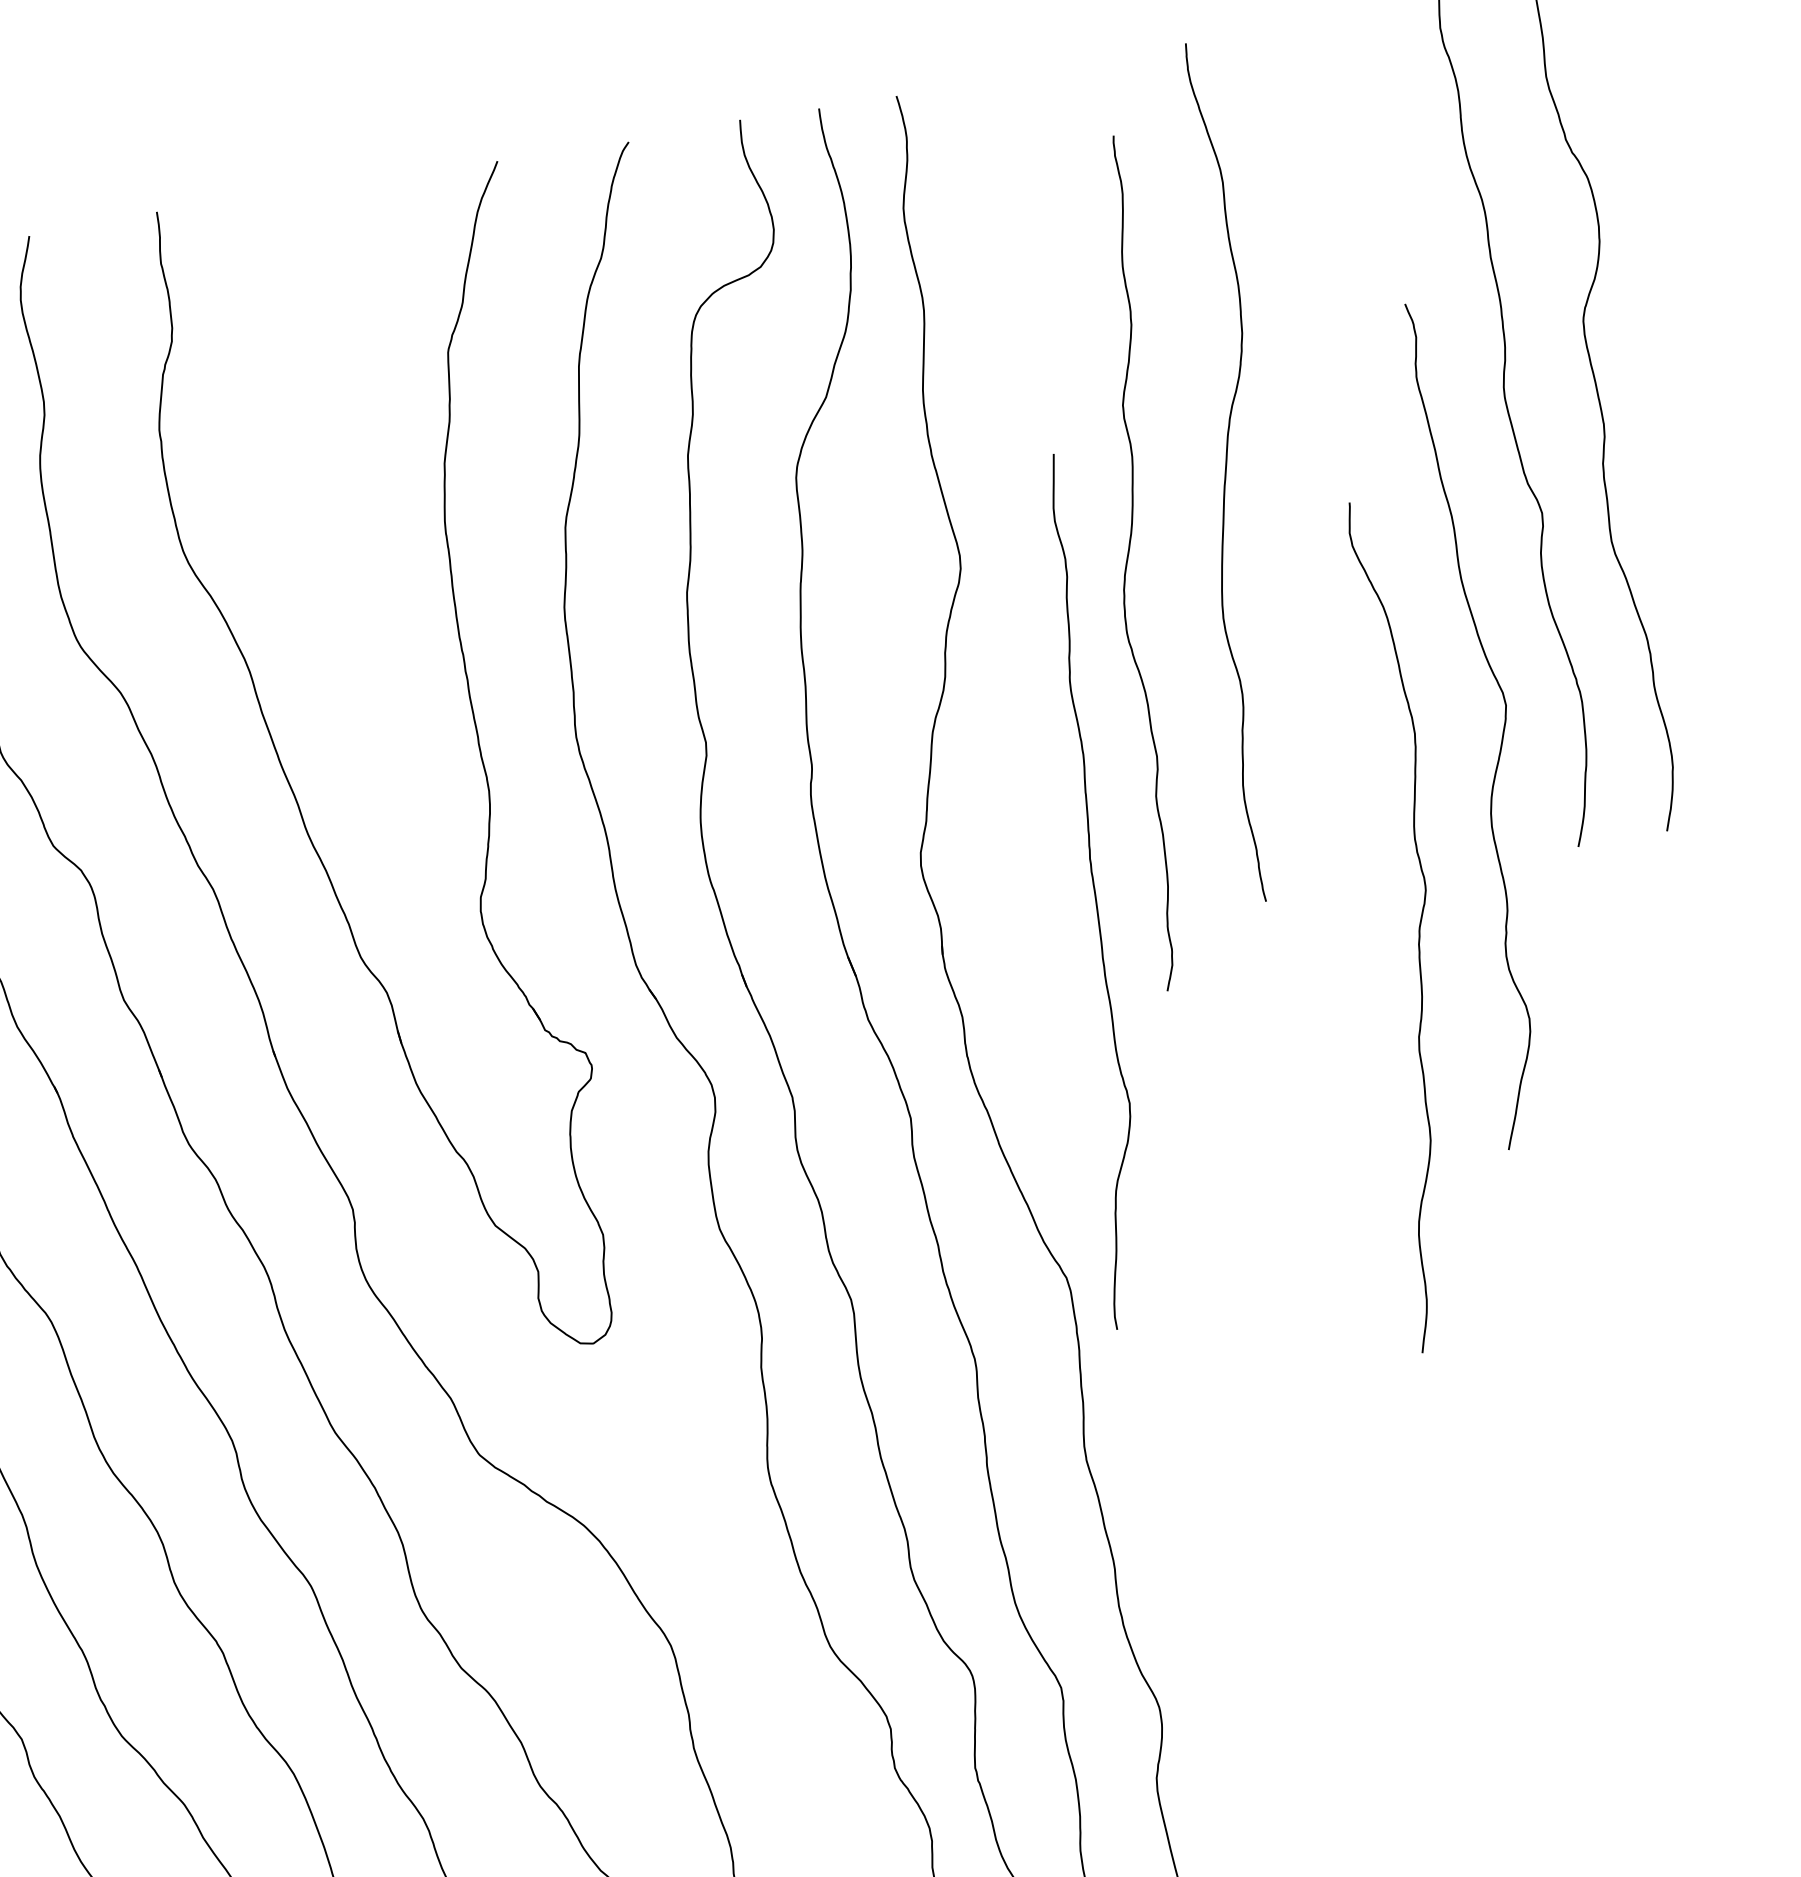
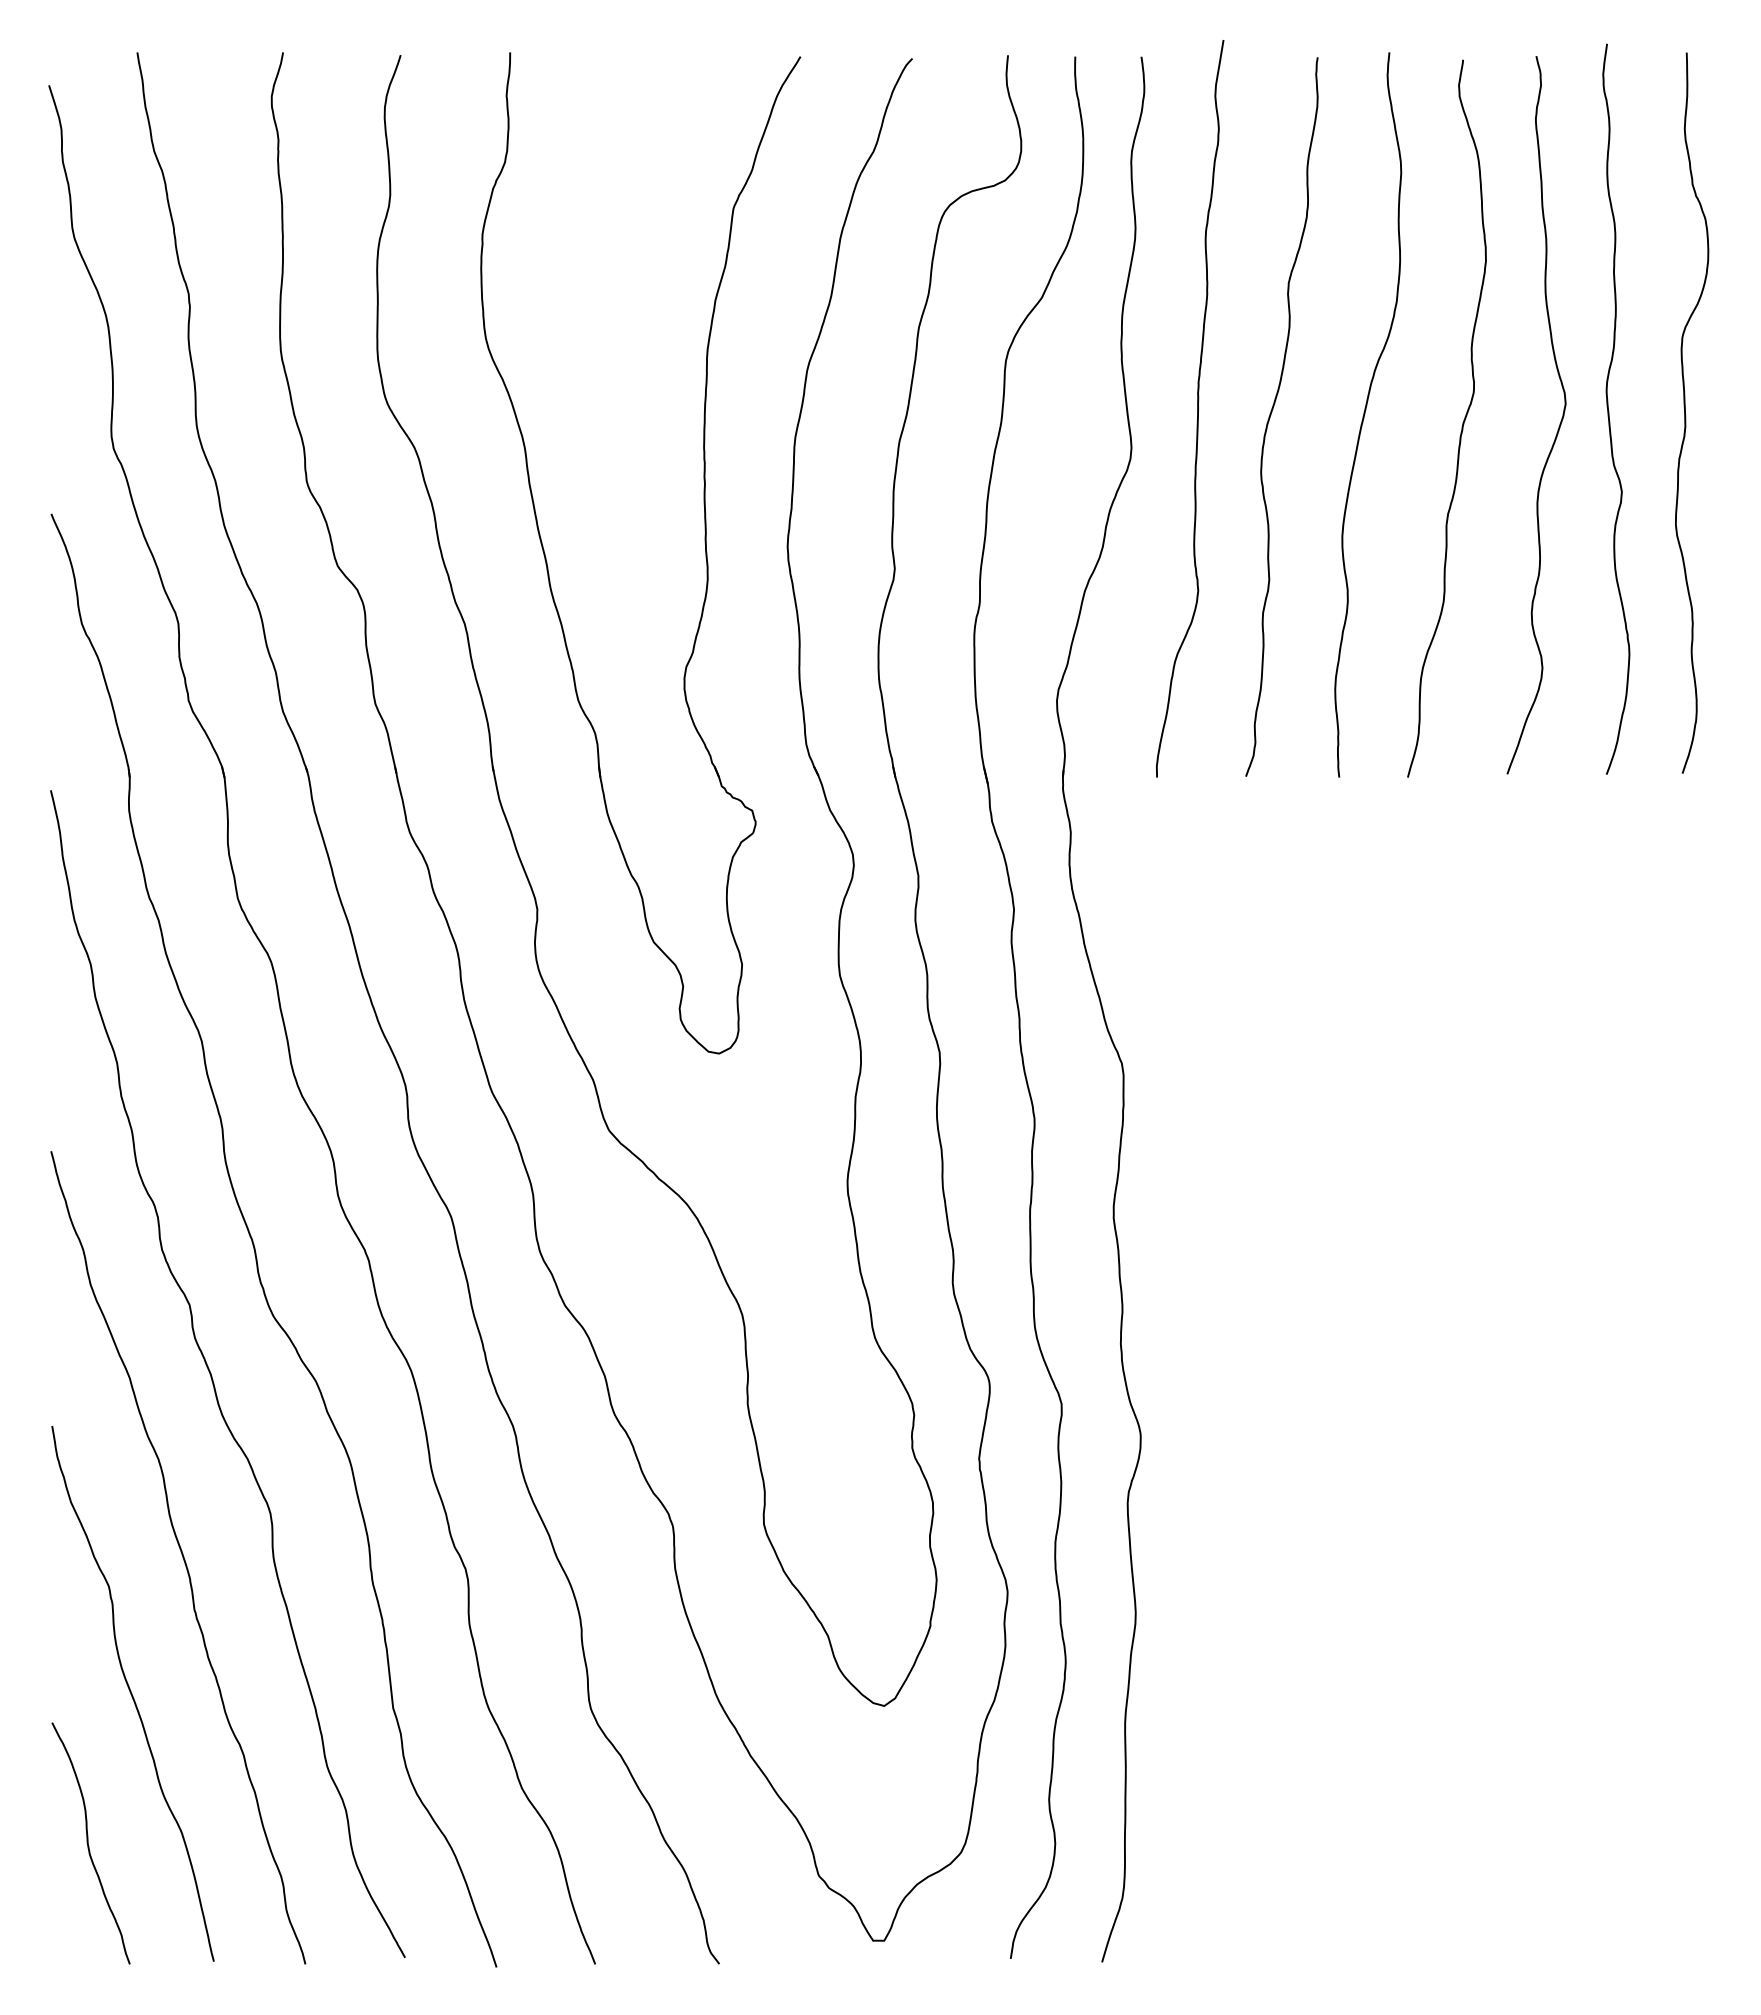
curve: (1128, 559) -> (1272, 412), moved
curve: (1502, 729) -> (1559, 423), moved
curve: (1093, 890) -> (1197, 408), moved
curve: (1418, 927) -> (1462, 422), moved

